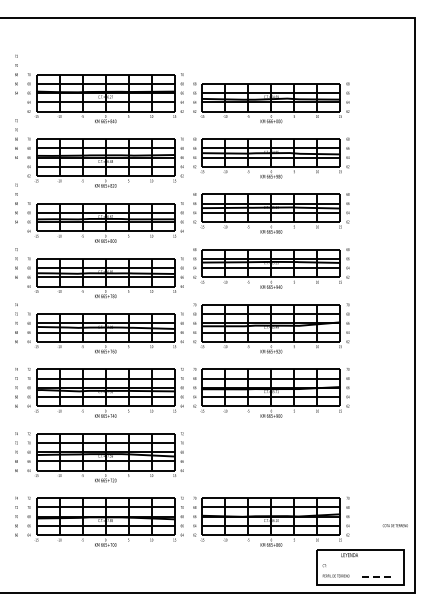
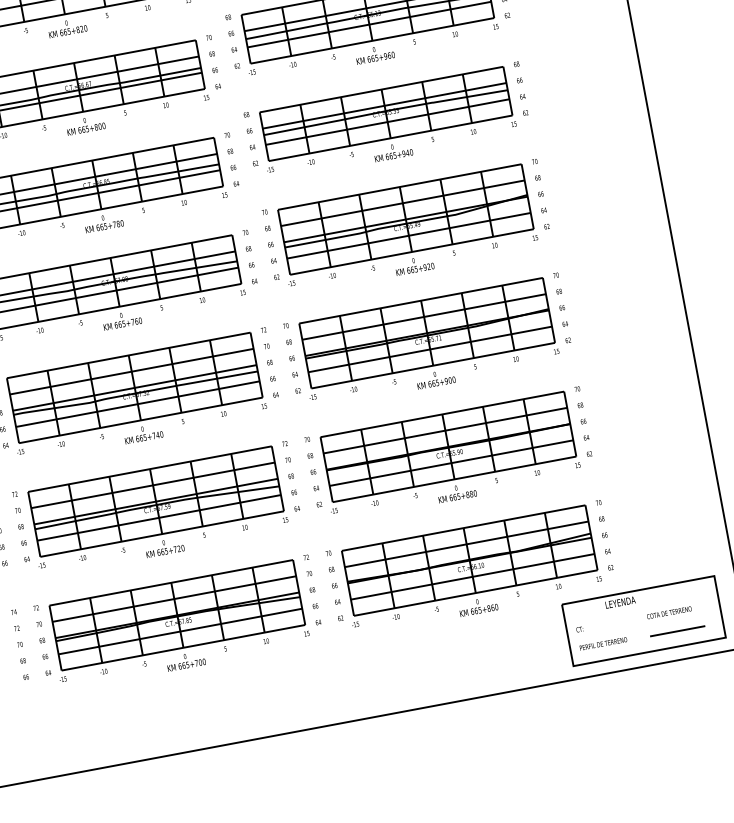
part: (271, 457) -> (450, 456), added
text: (394, 525) -> (667, 612), moved
line: (378, 576) -> (678, 630), dashed -> solid

